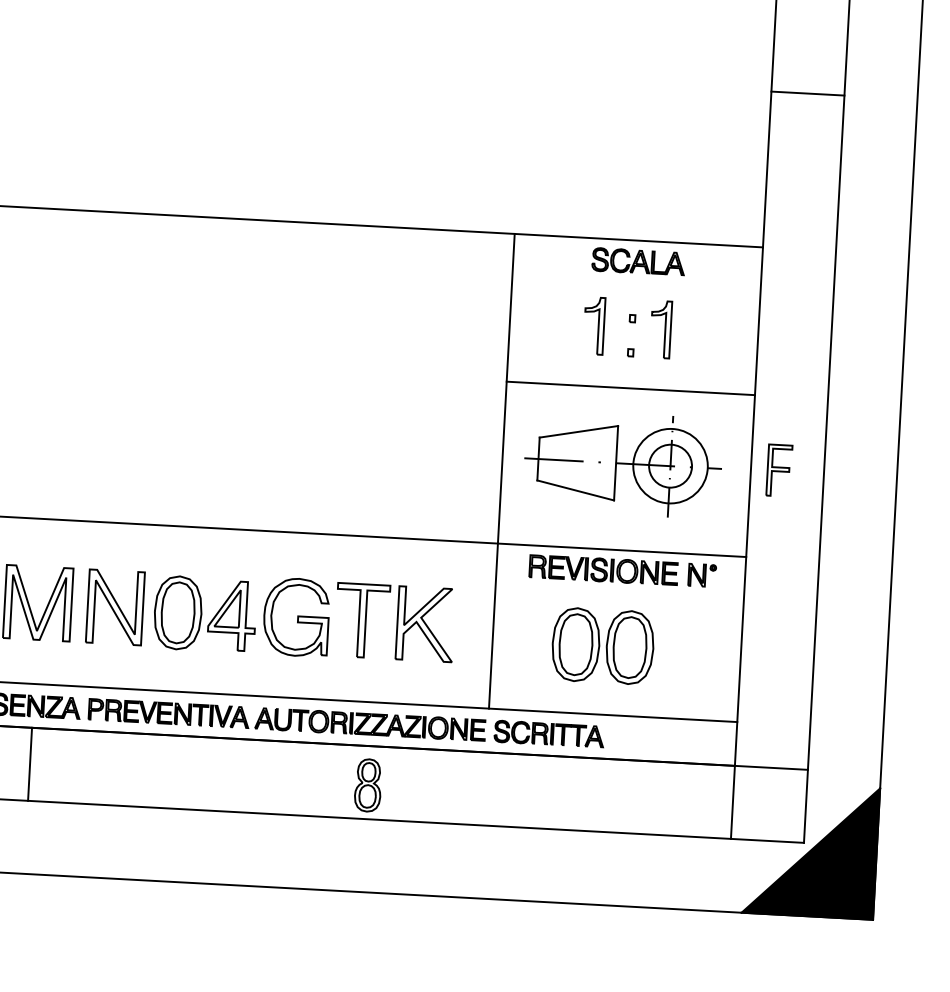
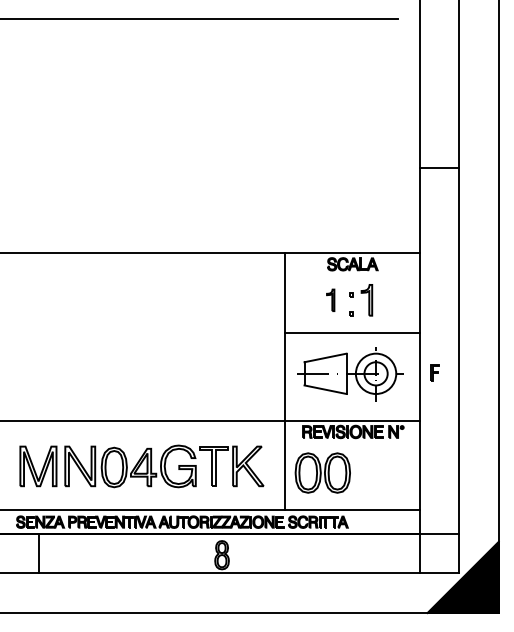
part: (593, 326) -> (330, 300), size x0.7
part: (778, 469) -> (434, 372), size x0.6
part: (602, 645) -> (322, 472), moved

